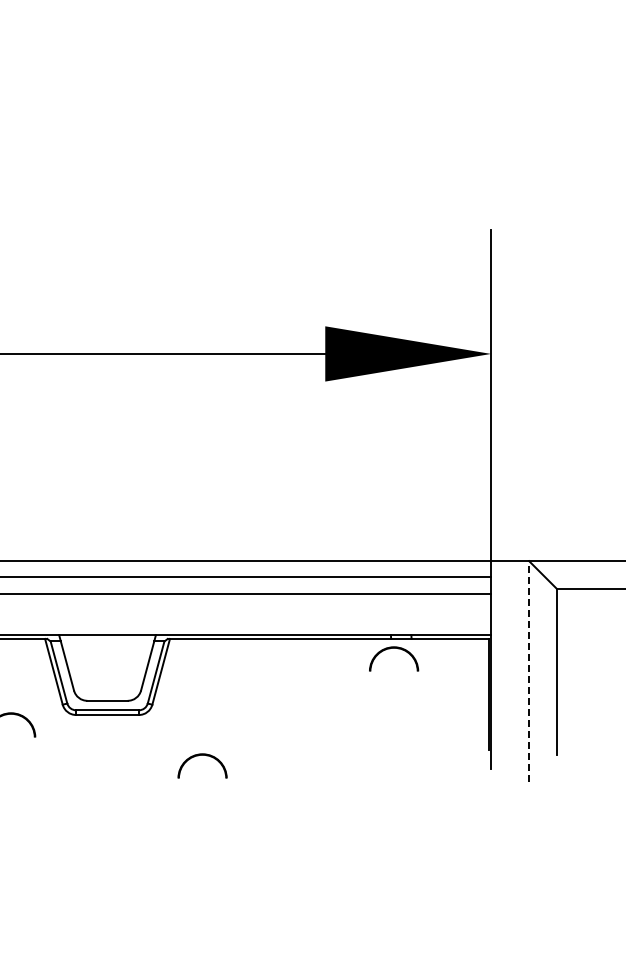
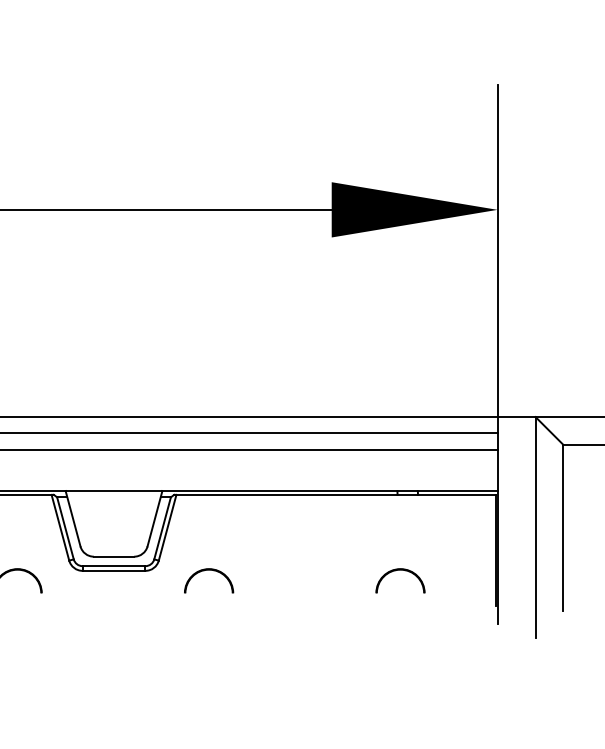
part: (398, 649) -> (404, 571), moved
line: (529, 671) -> (535, 527), dashed -> solid
part: (198, 756) -> (204, 571), moved

